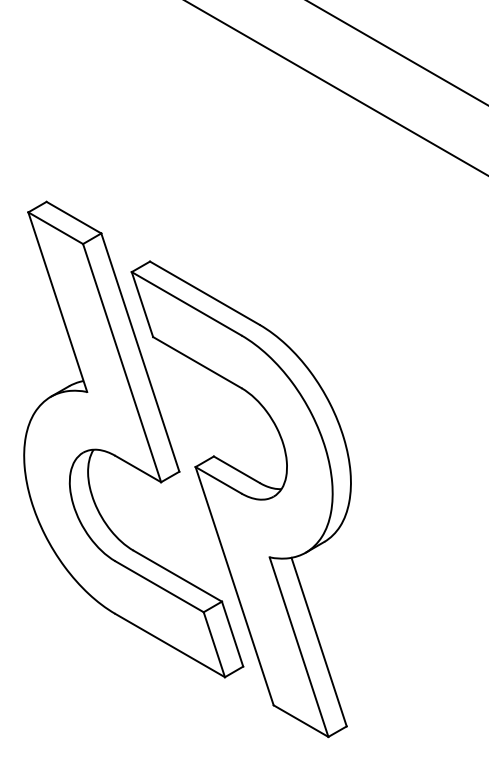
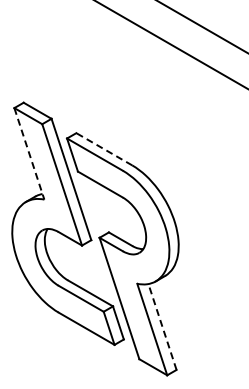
line: (203, 293) -> (103, 149), solid -> dashed
line: (58, 303) -> (29, 154), solid -> dashed
line: (319, 641) -> (162, 326), solid -> dashed

